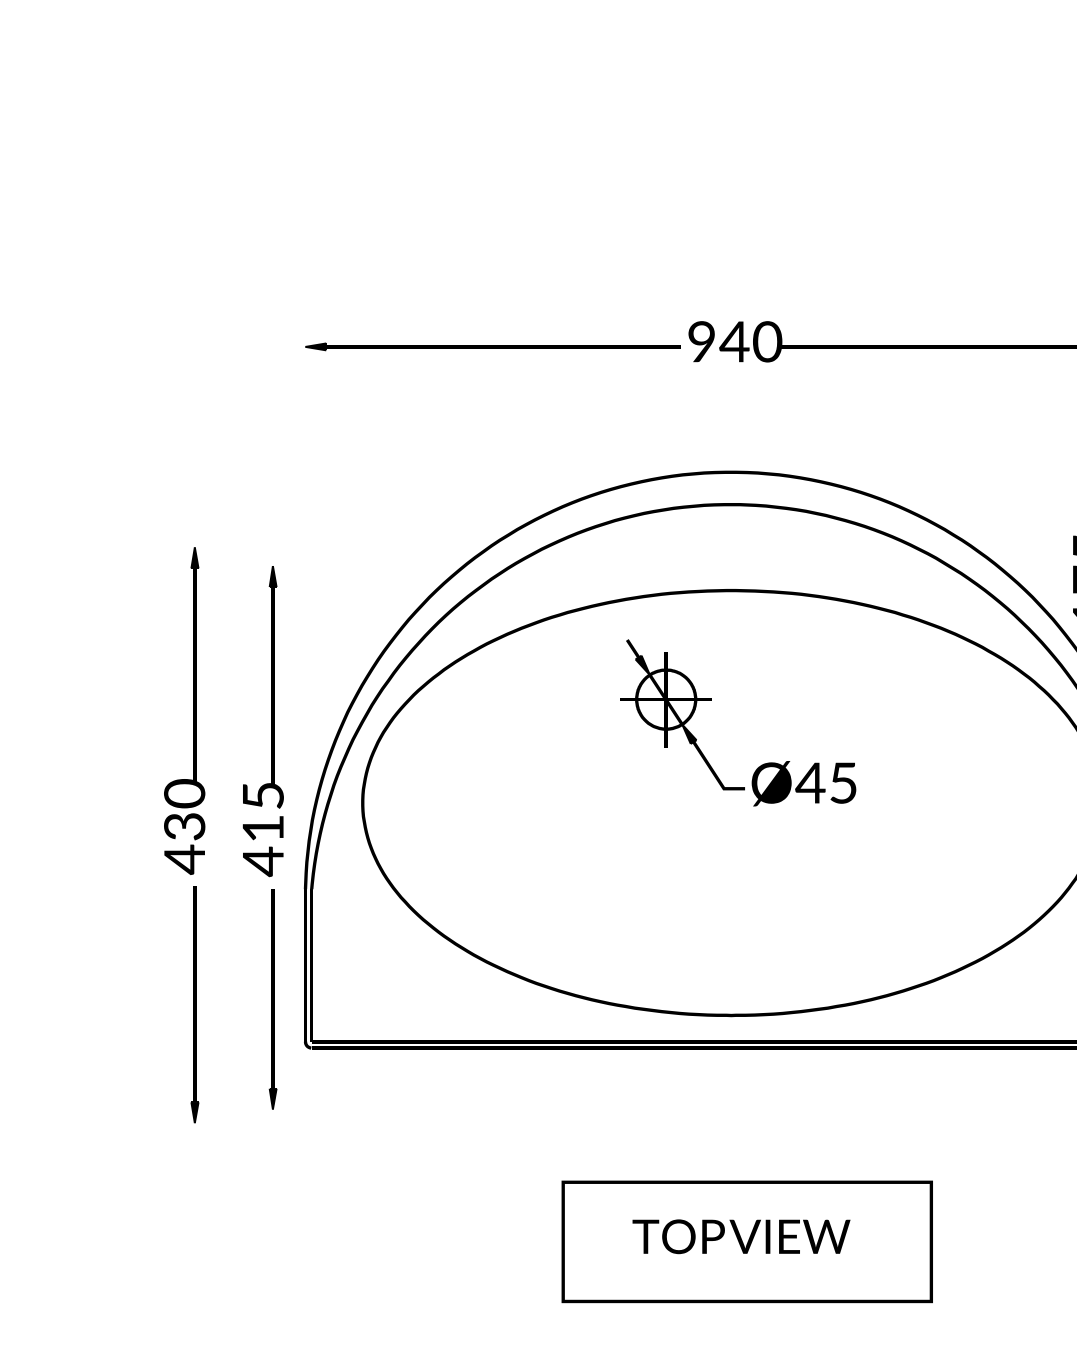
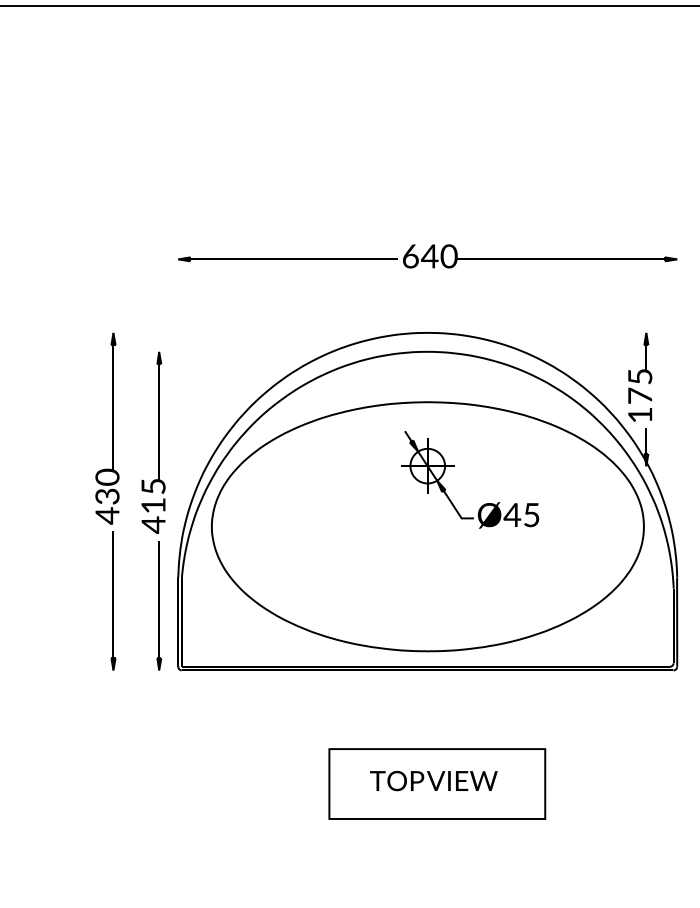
text: (701, 341) -> (410, 256), 940 -> 640
part: (711, 700) -> (454, 466), moved
part: (184, 834) -> (107, 501), moved
part: (263, 836) -> (153, 510), moved

